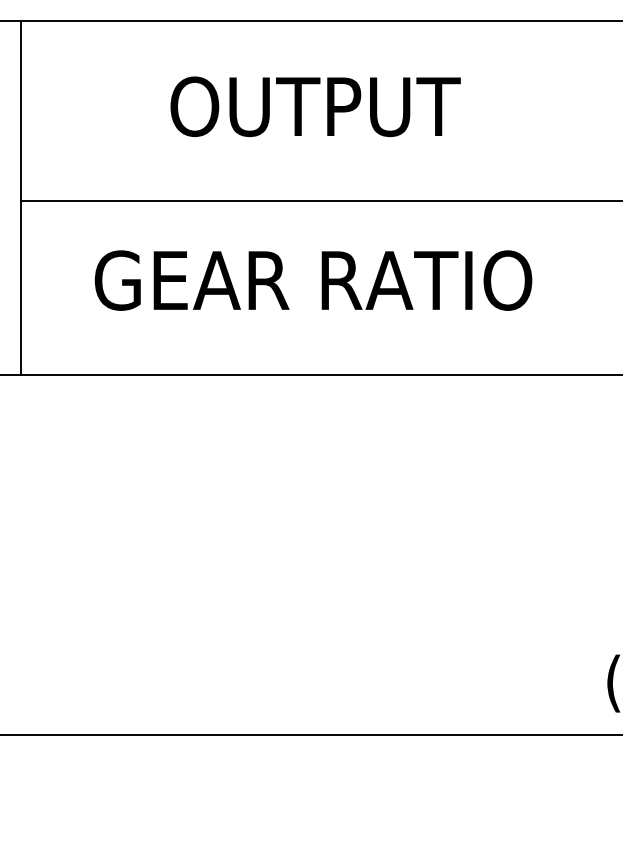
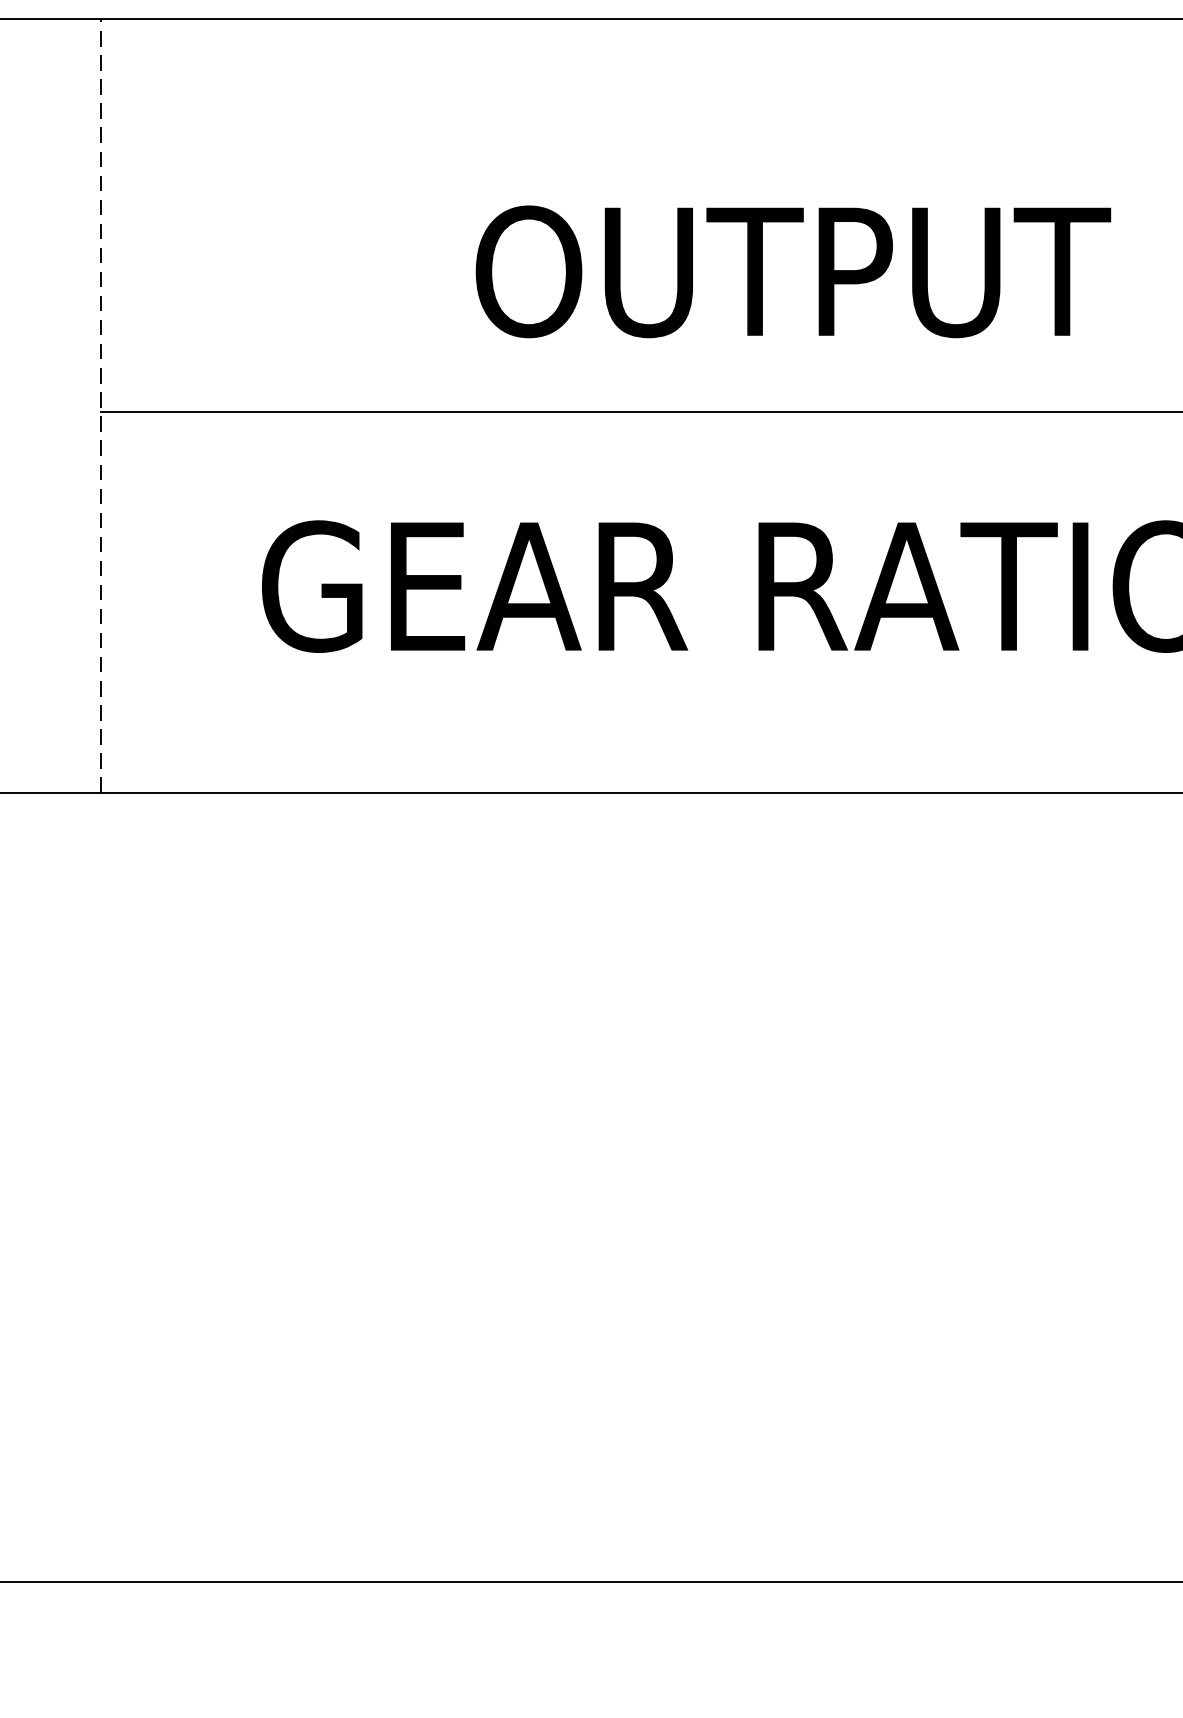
text: (315, 106) -> (792, 271), moved
line: (21, 198) -> (101, 406), solid -> dashed

